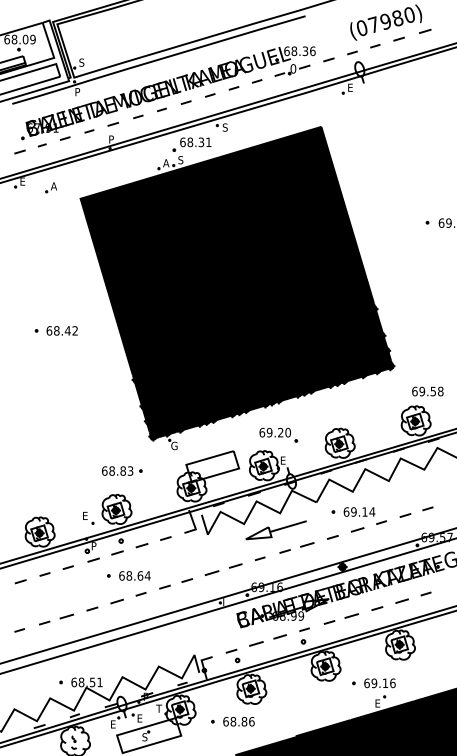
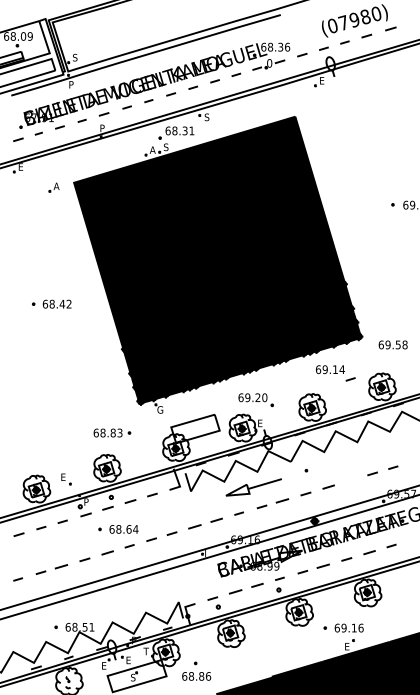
part: (50, 187) -> (53, 187), moved
text: (427, 391) -> (392, 344), moved
part: (365, 516) -> (335, 373), moved
part: (88, 518) -> (66, 479), moved
text: (238, 721) -> (196, 676), moved

